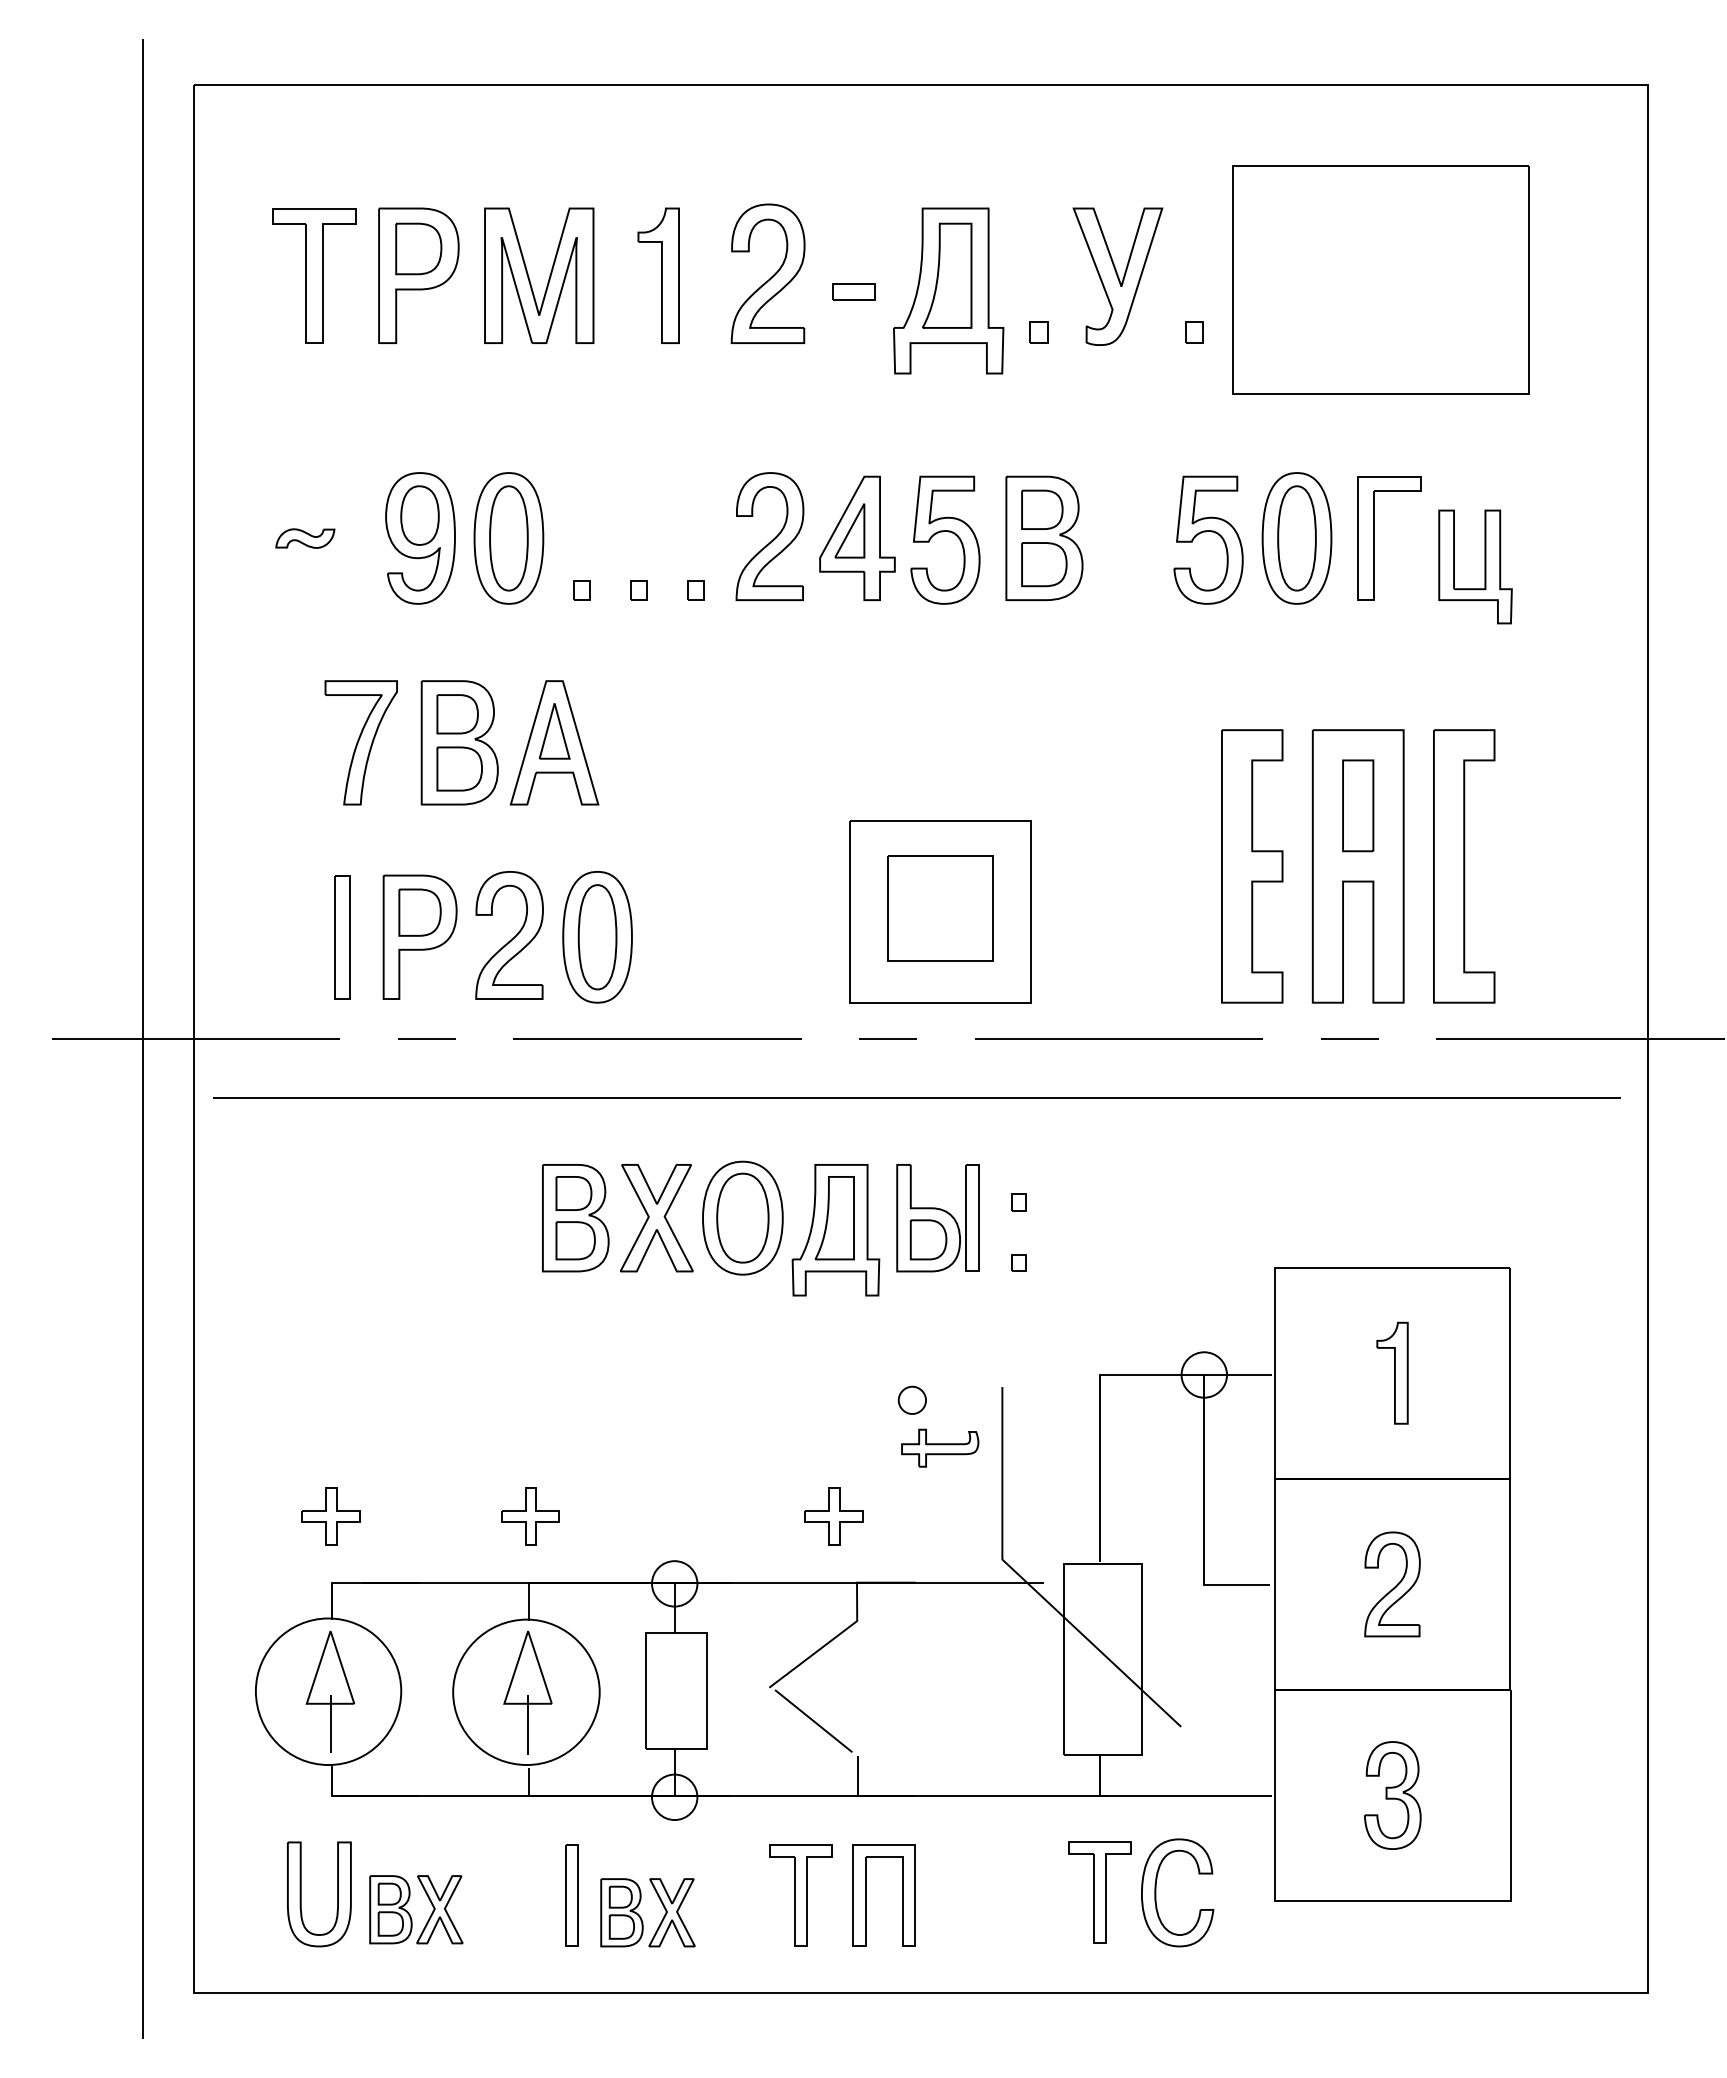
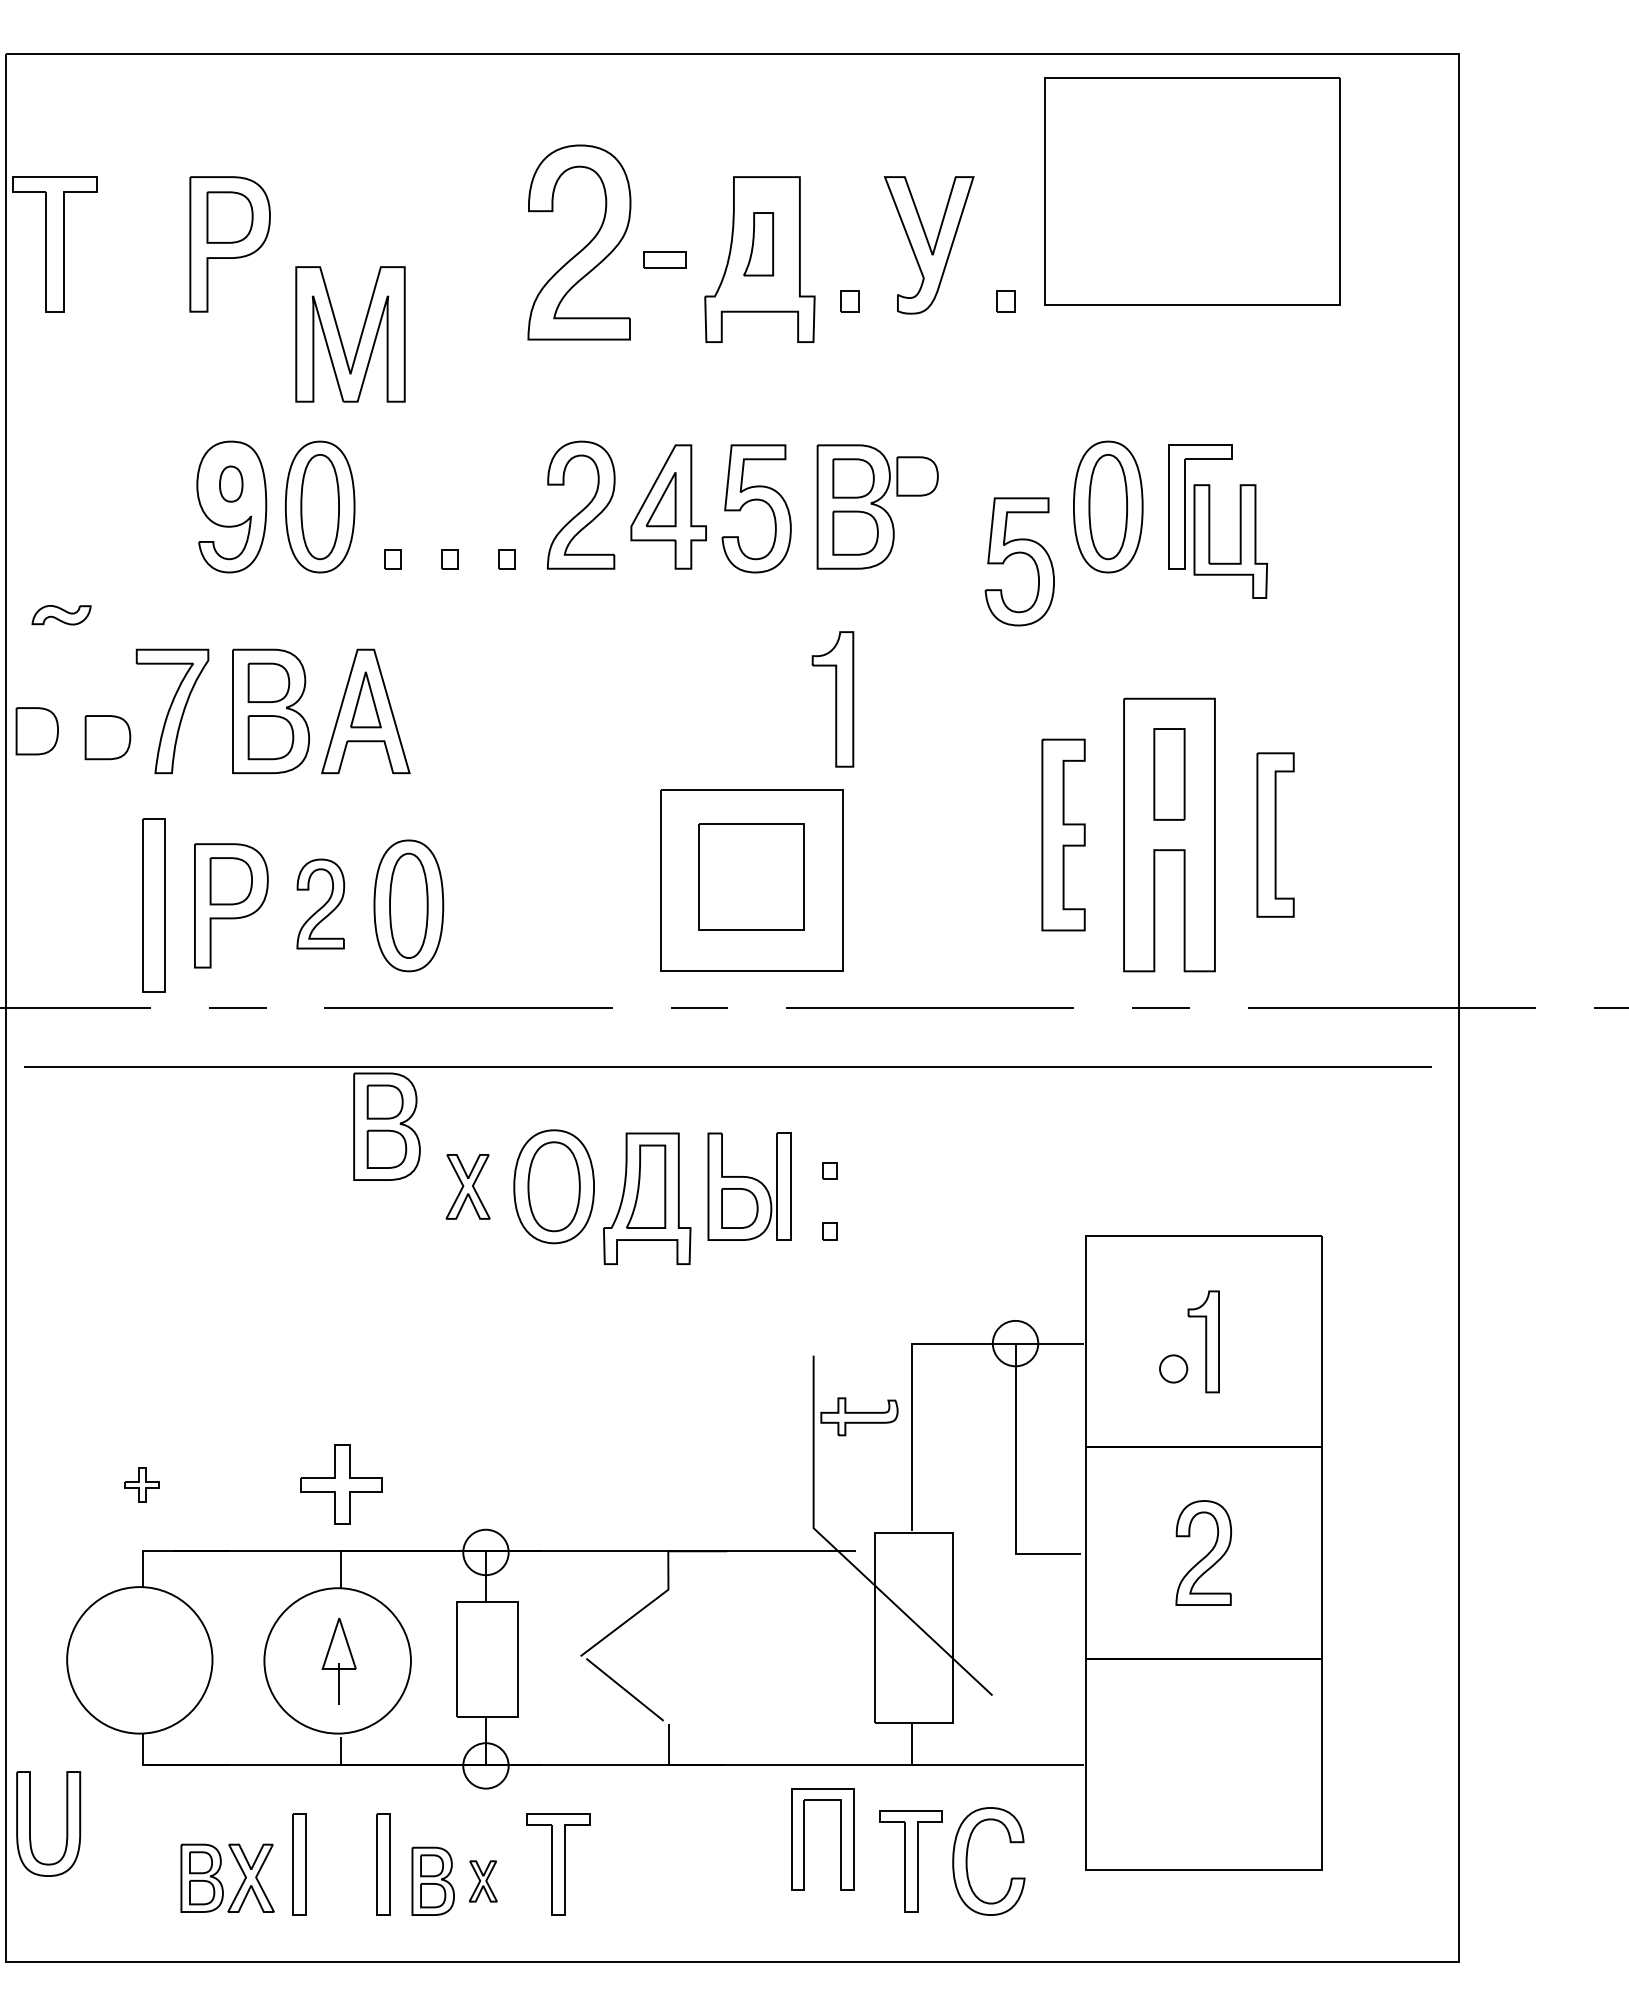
part: (767, 273) -> (578, 242), size x1.4
part: (314, 275) -> (54, 244), moved
part: (658, 275) -> (832, 699), moved
part: (947, 275) -> (758, 244), size x0.6
part: (548, 278) -> (359, 337), moved
part: (1380, 279) -> (1191, 191), moved
part: (1106, 507) -> (917, 476), added
part: (419, 515) -> (230, 484), size x0.6
part: (1206, 532) -> (1017, 554), moved
part: (305, 538) -> (61, 615), moved
part: (1484, 566) -> (1239, 541), moved
part: (225, 762) -> (36, 731), added
part: (296, 768) -> (107, 737), added
part: (1252, 866) -> (1063, 835), size x0.7
part: (1464, 866) -> (1275, 835), size x0.6
part: (509, 935) -> (320, 904), size x0.7
part: (342, 937) -> (153, 906), size x1.4
part: (575, 1218) -> (386, 1127), moved
part: (656, 1218) -> (467, 1187), size x0.6
part: (911, 1399) -> (1172, 1368), moved
part: (940, 1447) -> (859, 1416), moved
part: (330, 1516) -> (141, 1485), size x0.6
part: (530, 1516) -> (341, 1485), size x1.4
part: (833, 1516) -> (644, 1485), removed
part: (329, 1691) -> (140, 1660), removed
part: (527, 1692) -> (338, 1661), size x0.7
part: (1392, 1795) -> (1203, 1764), removed
part: (301, 1894) -> (30, 1824), moved
part: (487, 1895) -> (298, 1864), added
part: (800, 1895) -> (557, 1864), moved
part: (866, 1895) -> (804, 1839), moved
part: (671, 1912) -> (482, 1881), size x0.6

